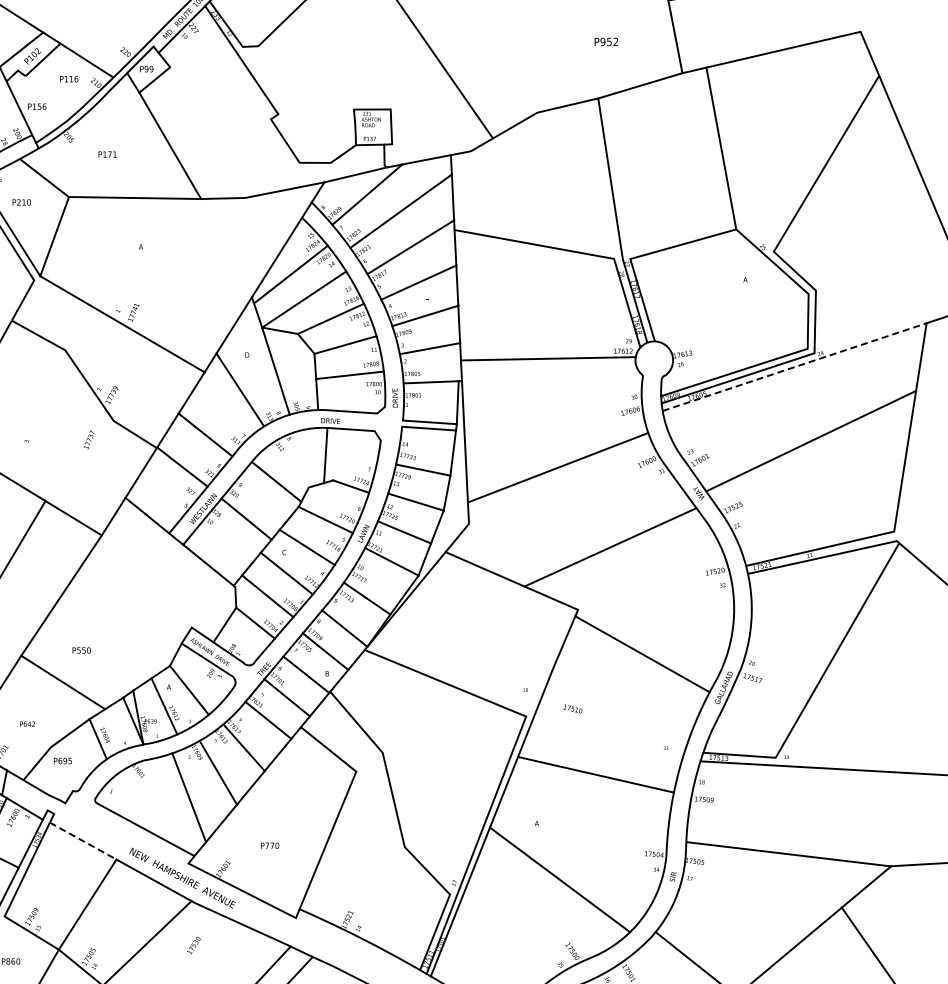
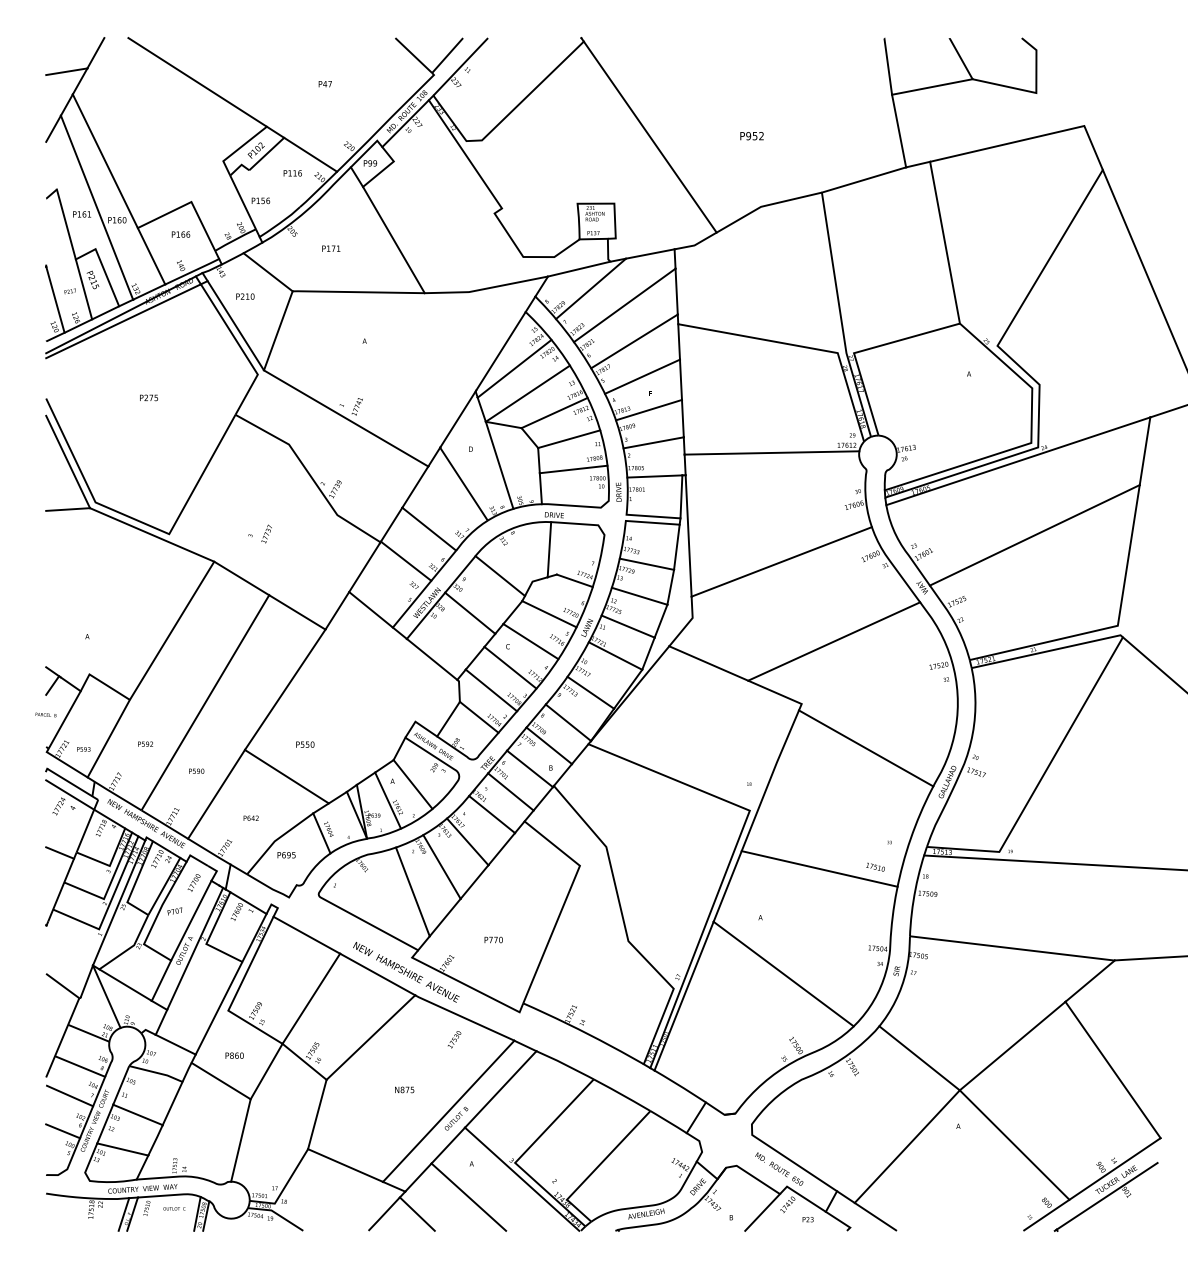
text: (605, 42) -> (751, 136), moved
line: (794, 367) -> (1018, 461), dashed -> solid
text: (88, 439) -> (266, 533), moved
text: (572, 708) -> (875, 866), moved
line: (83, 841) -> (307, 935), dashed -> solid
text: (193, 945) -> (454, 1039), moved

